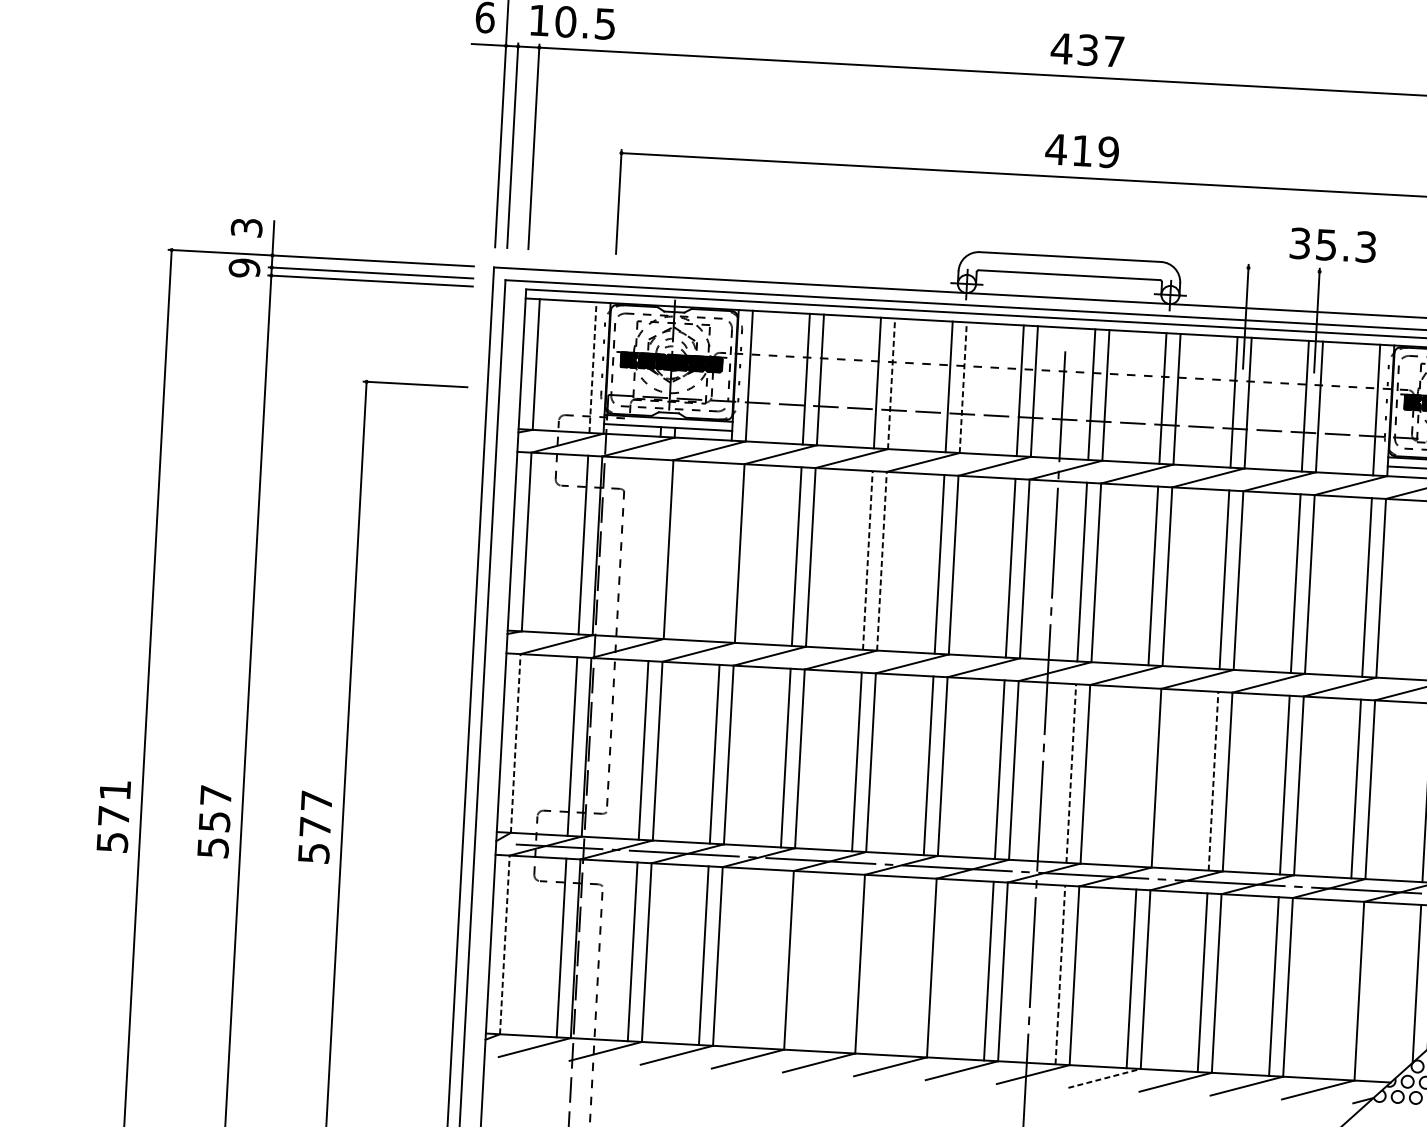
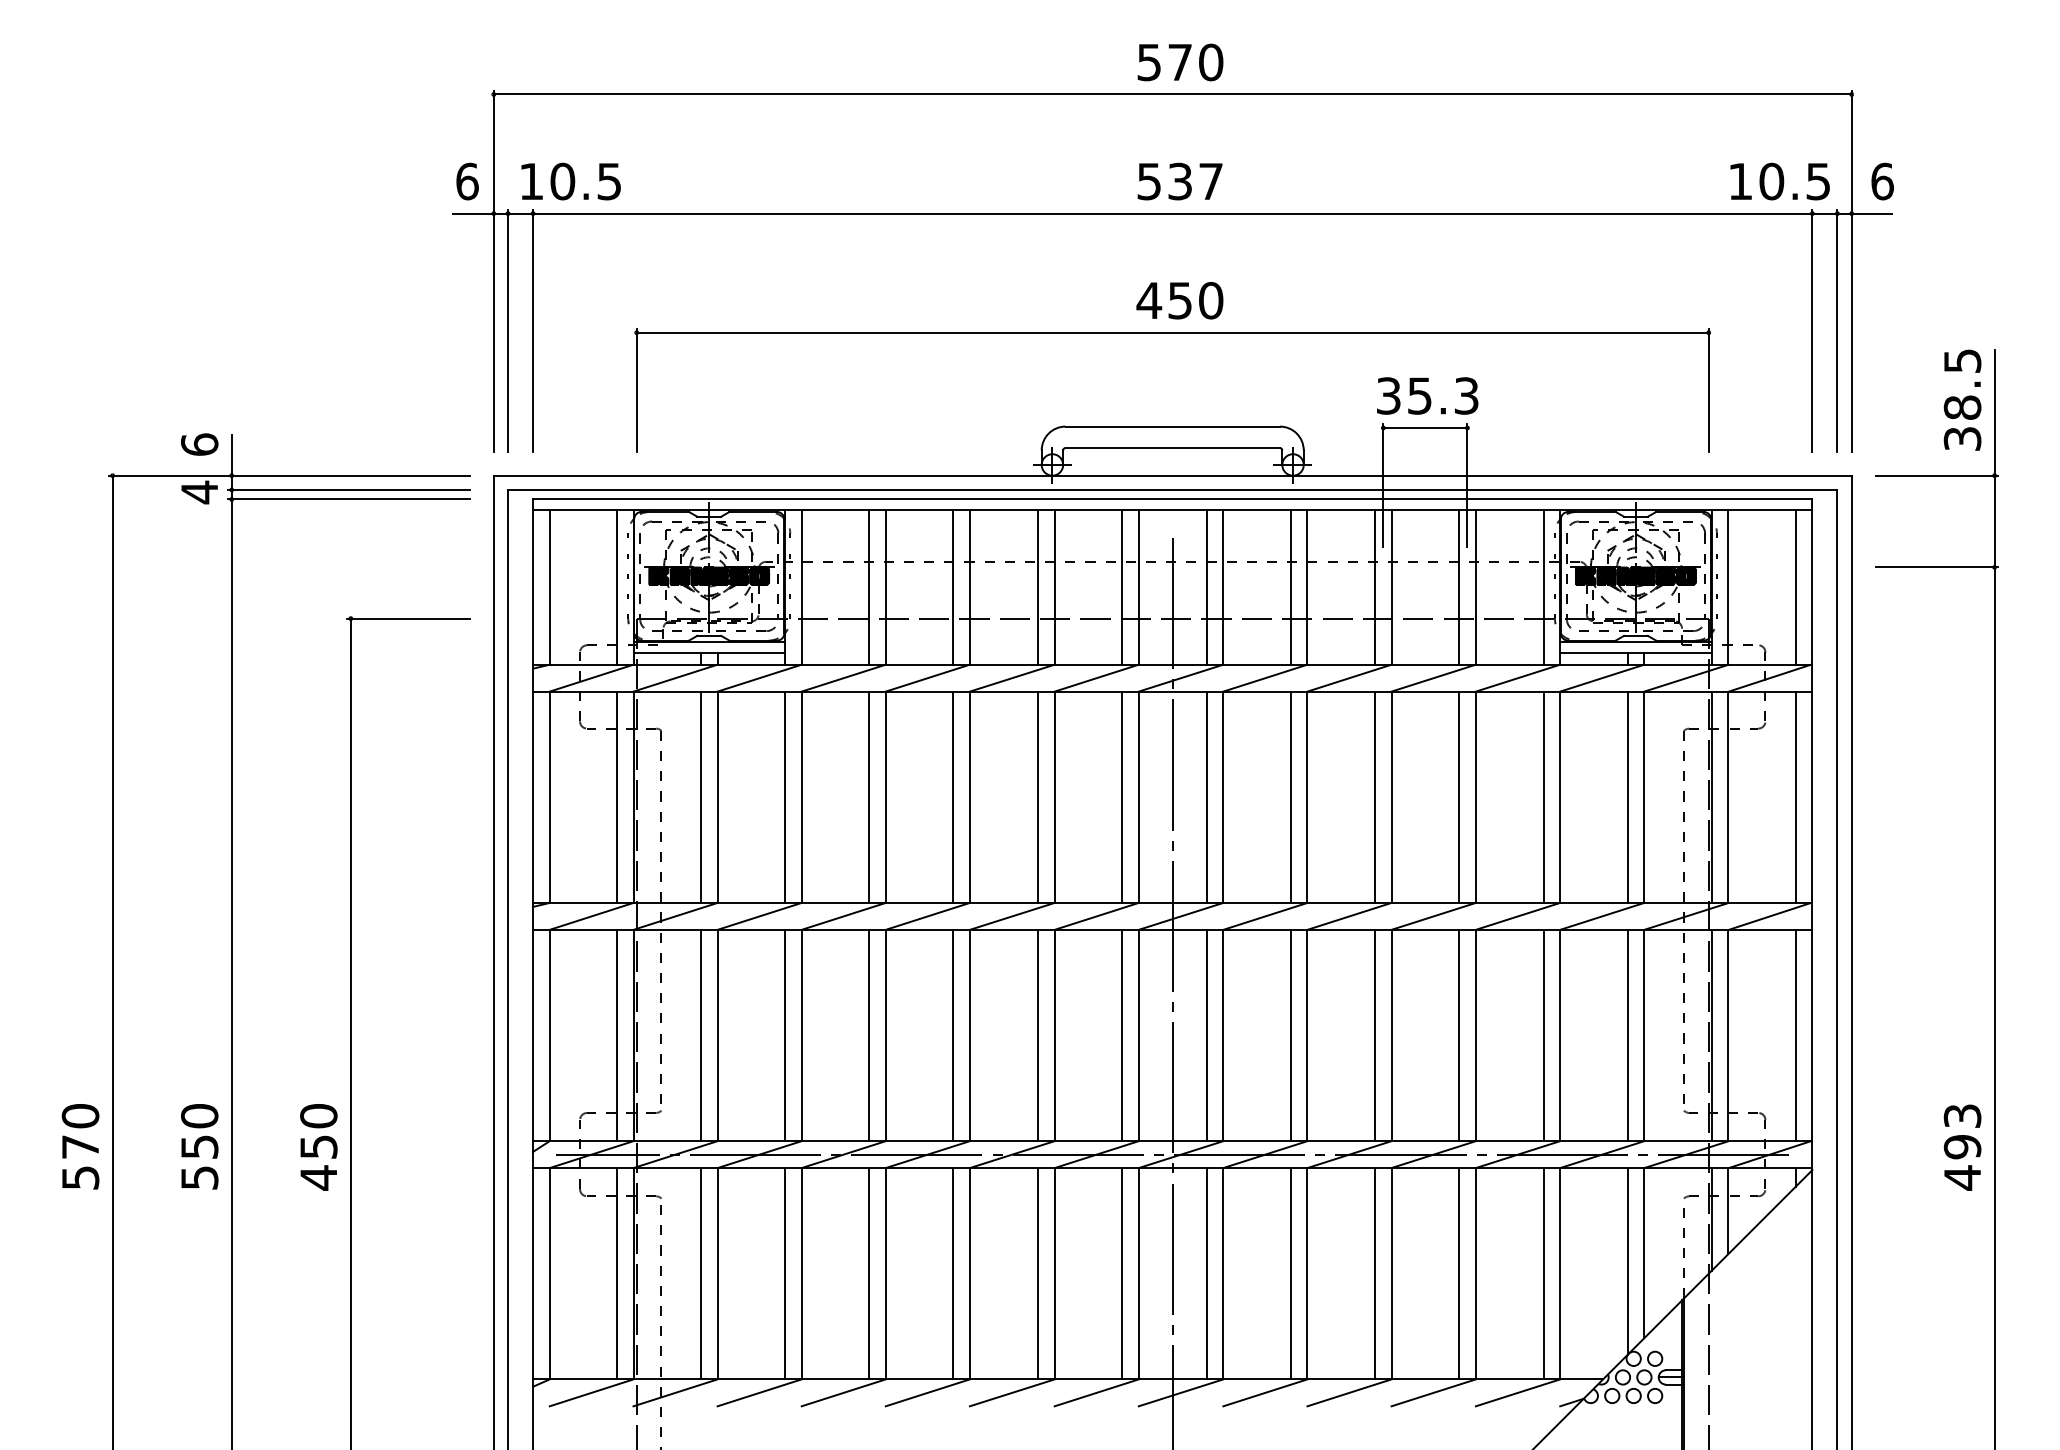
text: (1062, 48) -> (1149, 181), 437 -> 537
text: (1095, 151) -> (1195, 300), 419 -> 450
text: (246, 227) -> (199, 444), 3 -> 6
text: (1333, 244) -> (1427, 395), moved
text: (244, 268) -> (199, 492), 9 -> 4
line: (1284, 270) -> (1425, 428), added
line: (592, 366) -> (616, 586), dashed -> solid
line: (891, 382) -> (969, 586), dashed -> solid
line: (963, 386) -> (1054, 586), dashed -> solid
line: (654, 548) -> (700, 796), added
line: (726, 552) -> (785, 796), added
line: (868, 560) -> (953, 797), dashed -> solid
line: (881, 561) -> (969, 797), dashed -> solid
line: (515, 743) -> (549, 1035), dashed -> solid
line: (1071, 773) -> (1206, 1035), dashed -> solid
line: (1142, 777) -> (1290, 1035), added
line: (1213, 781) -> (1374, 1035), dashed -> solid
text: (115, 790) -> (80, 1116), 571 -> 570
text: (215, 795) -> (199, 1116), 557 -> 550
text: (315, 827) -> (318, 1147), 577 -> 450
line: (504, 944) -> (549, 1273), dashed -> solid
line: (775, 959) -> (869, 1273), added
line: (846, 963) -> (953, 1273), added
line: (918, 967) -> (1038, 1273), added
line: (1060, 974) -> (1206, 1273), dashed -> solid
line: (1345, 990) -> (1543, 1273), added
line: (1104, 1078) -> (1265, 1392), dashed -> solid

